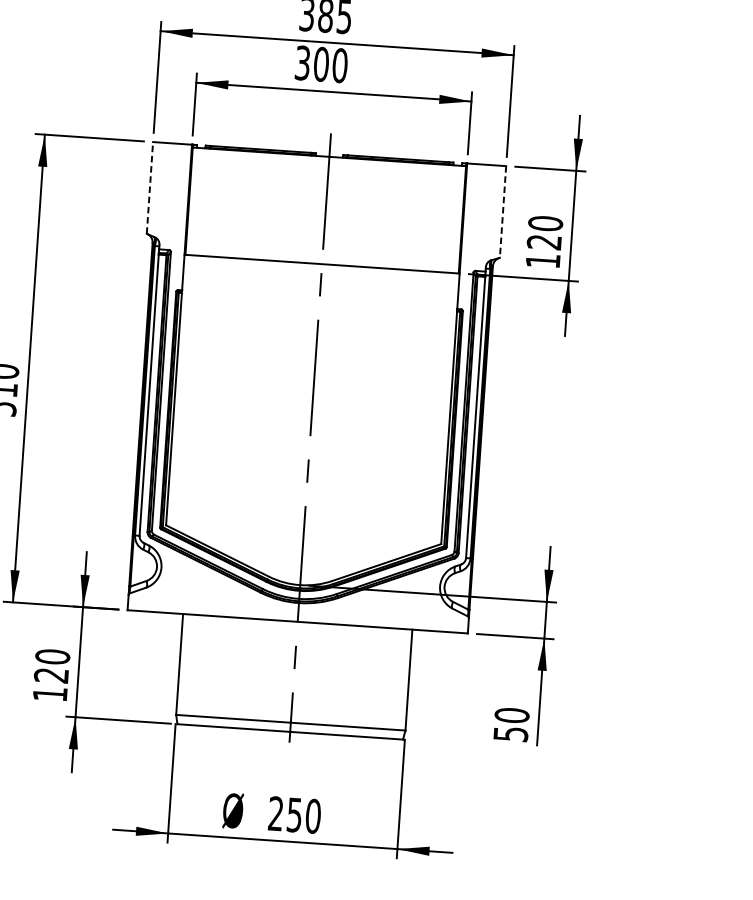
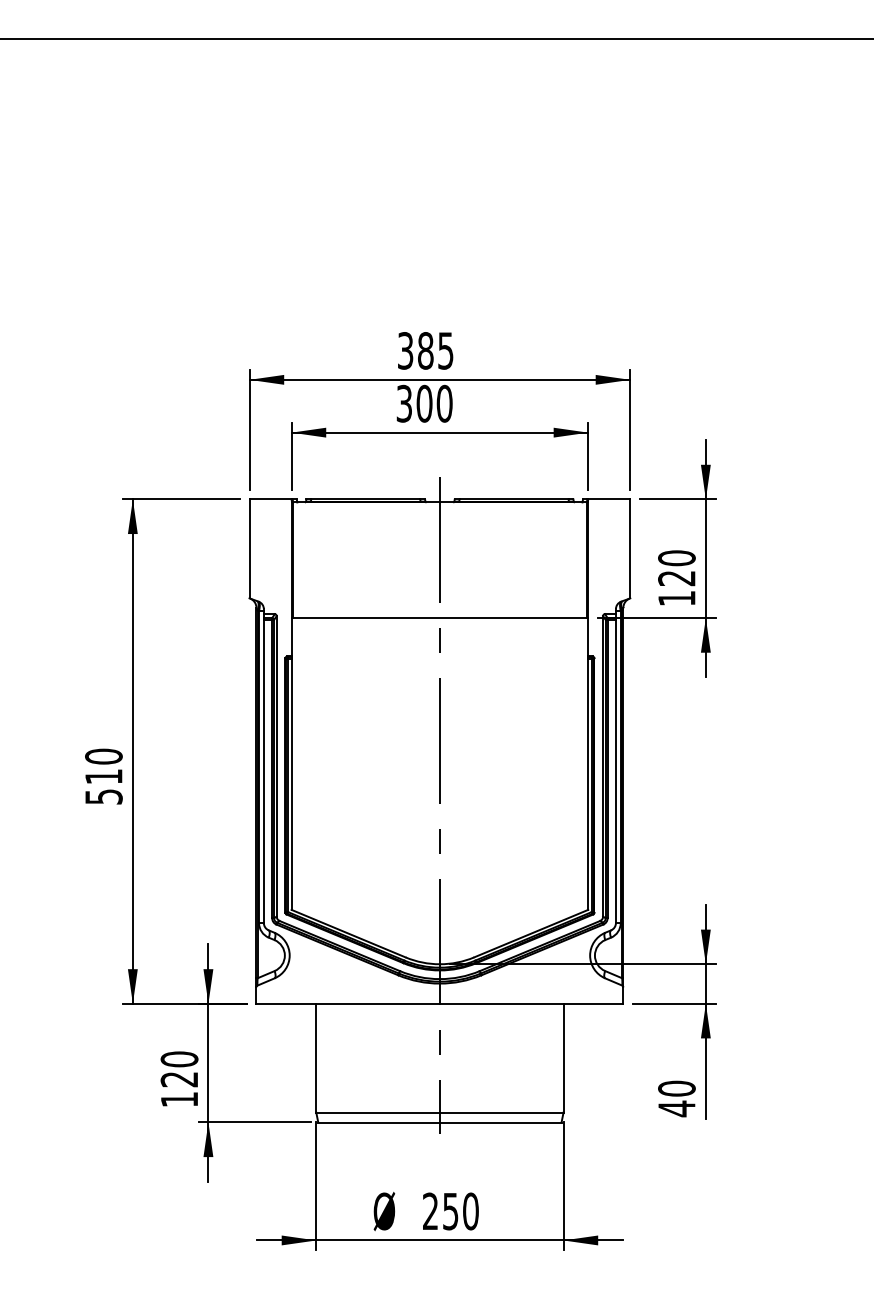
line: (149, 187) -> (249, 548), dashed -> solid
line: (503, 212) -> (630, 549), dashed -> solid
text: (510, 733) -> (676, 1108), 50 -> 40

